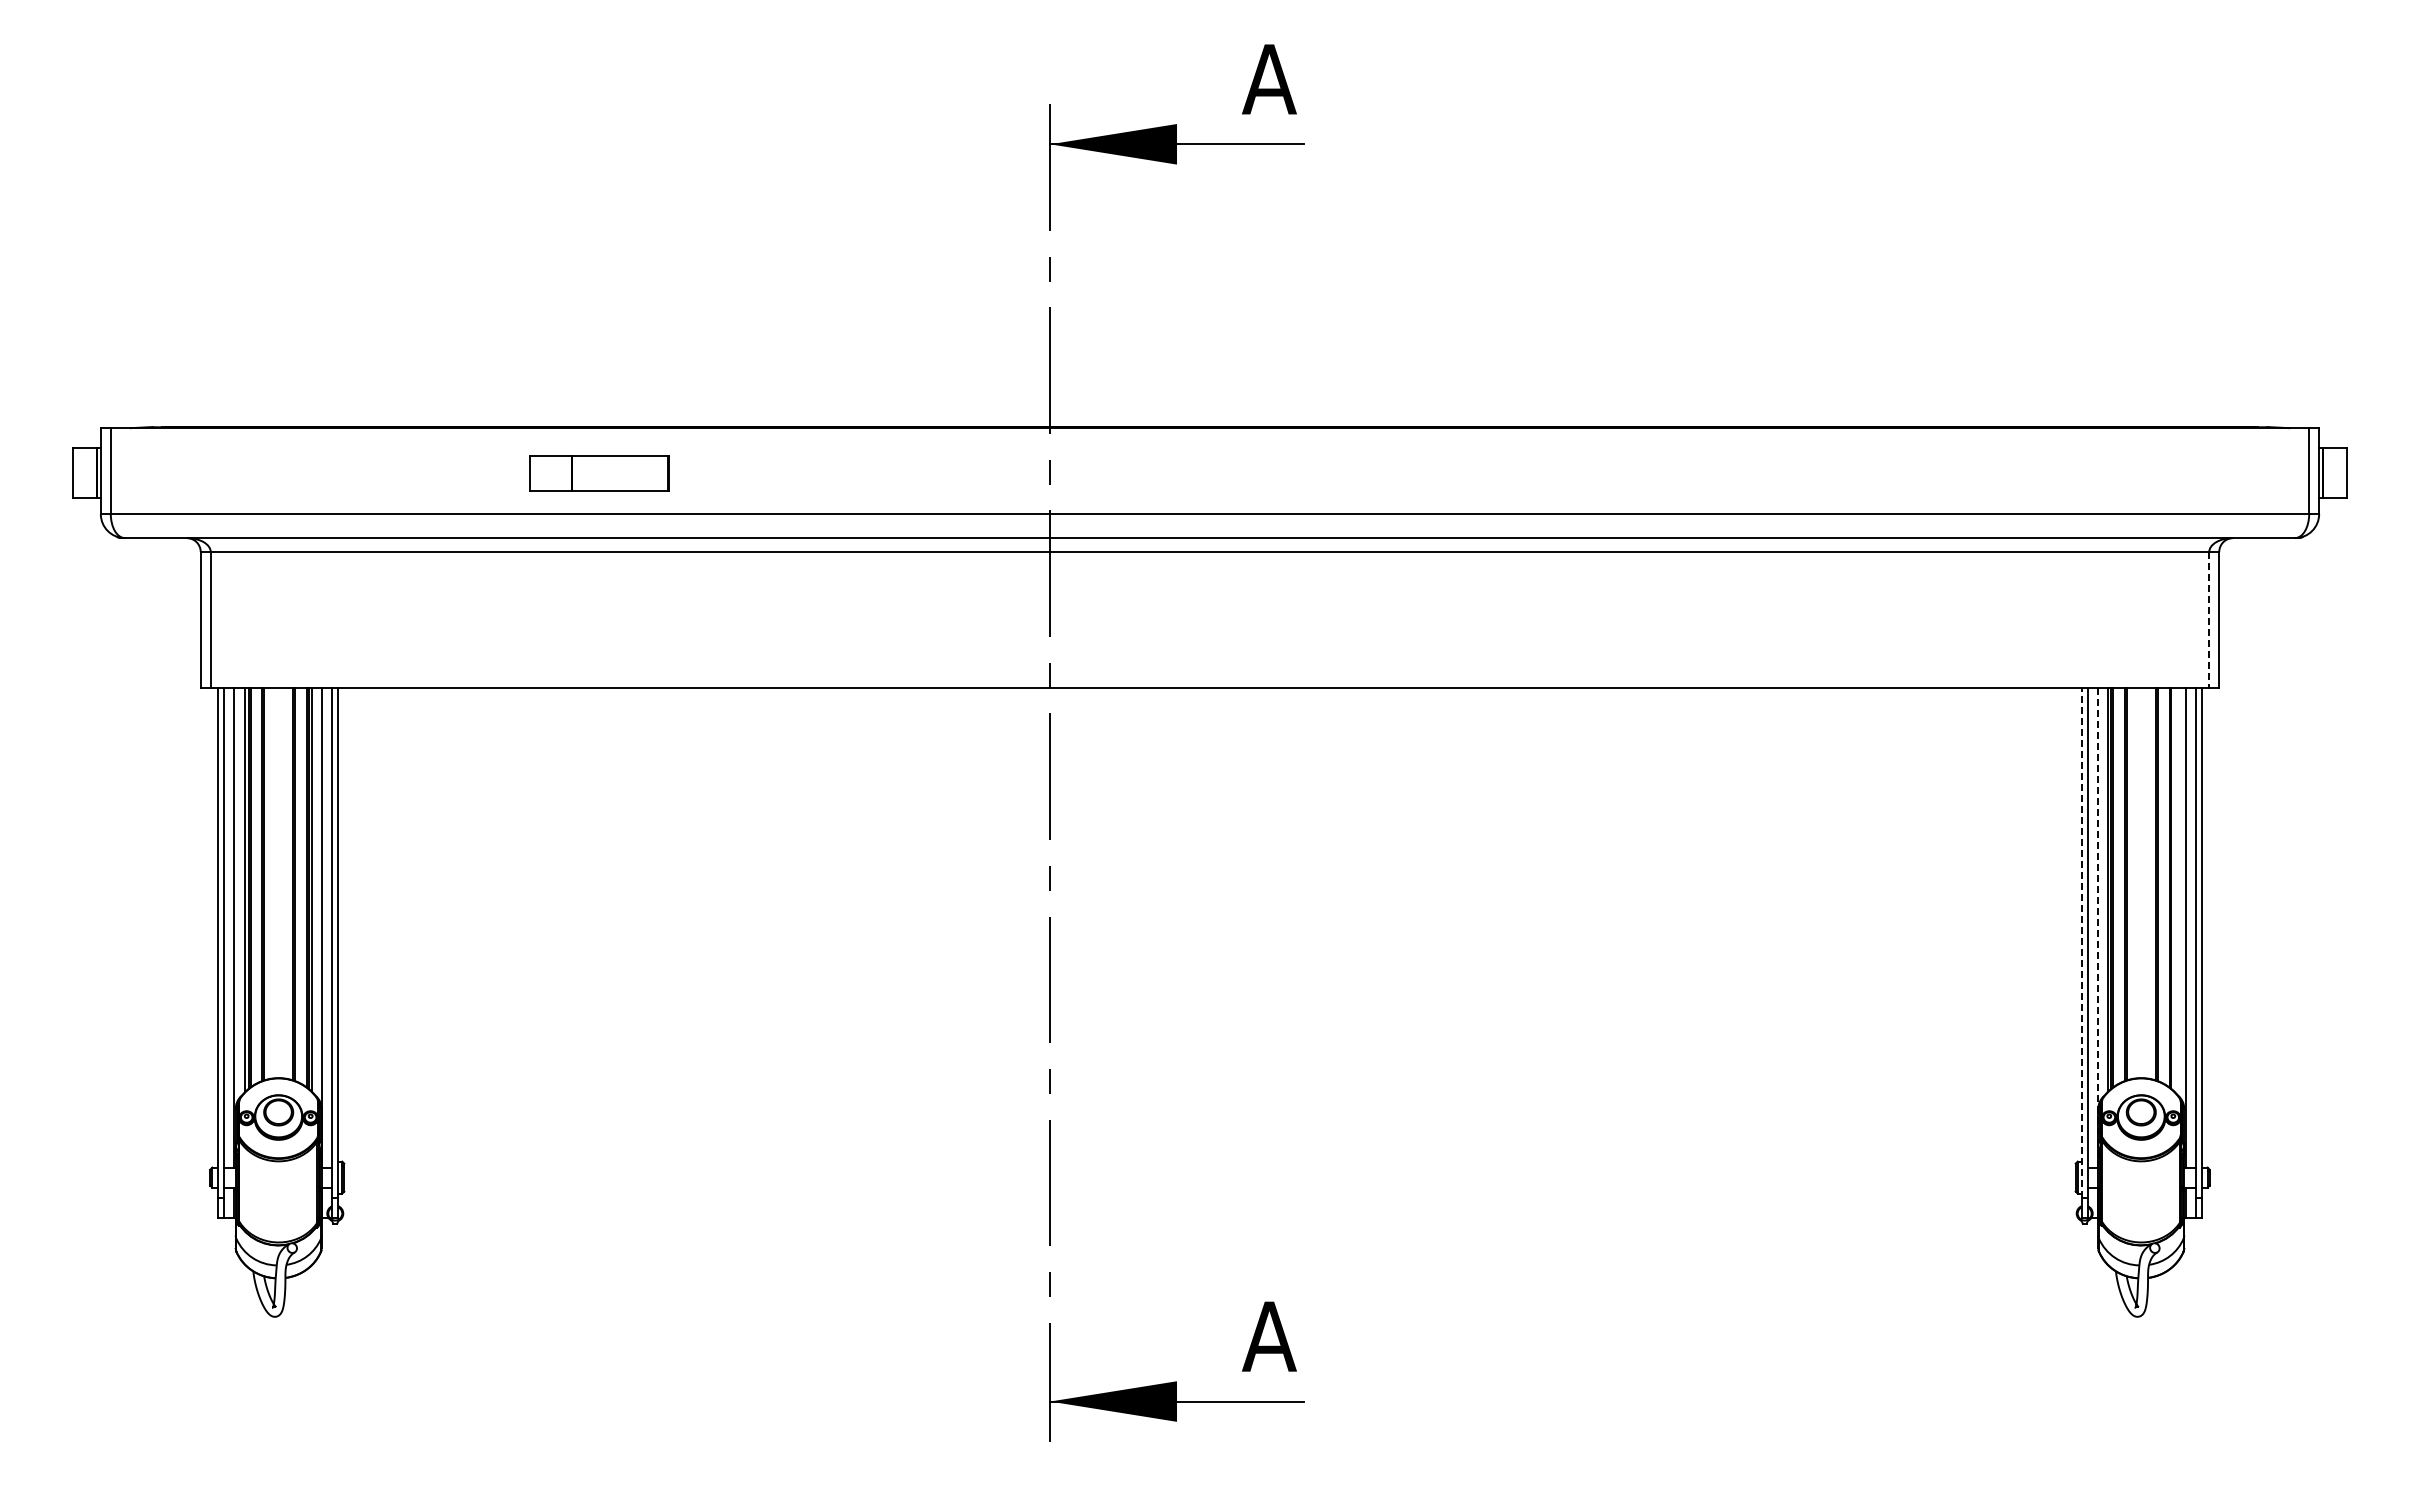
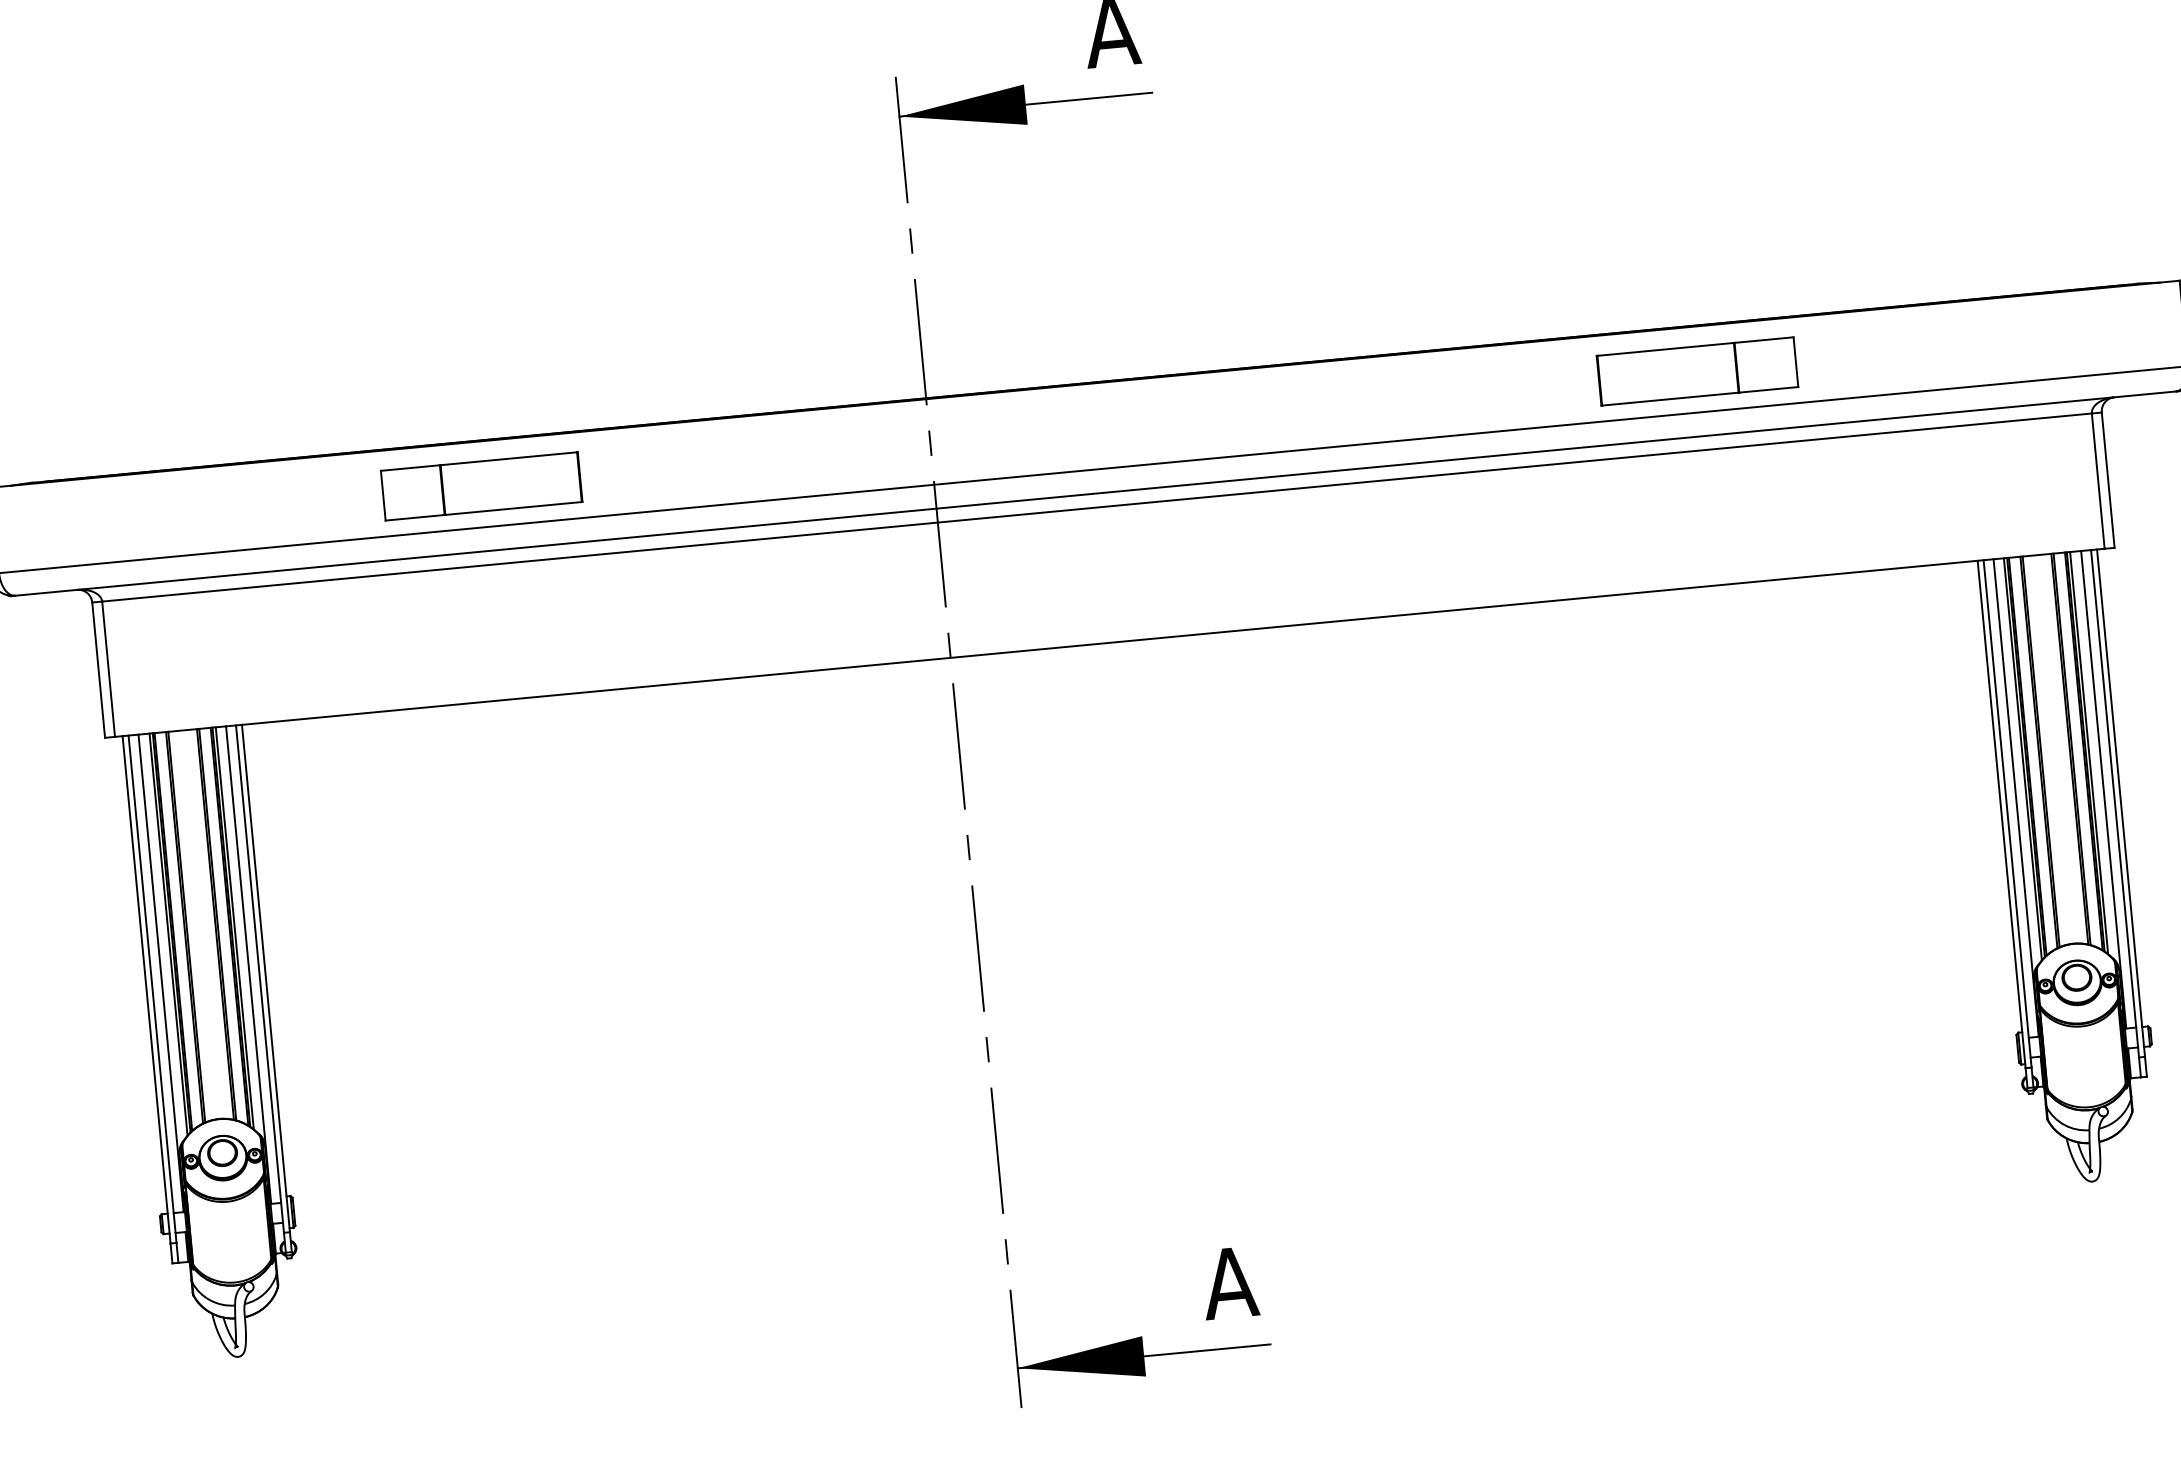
part: (599, 472) -> (481, 485), size x1.43
part: (1820, 472) -> (1697, 370), added
line: (2209, 620) -> (2098, 481), dashed -> solid
line: (2174, 889) -> (2089, 752), added
line: (2097, 927) -> (2015, 797), dashed -> solid
line: (2081, 942) -> (2001, 814), dashed -> solid

